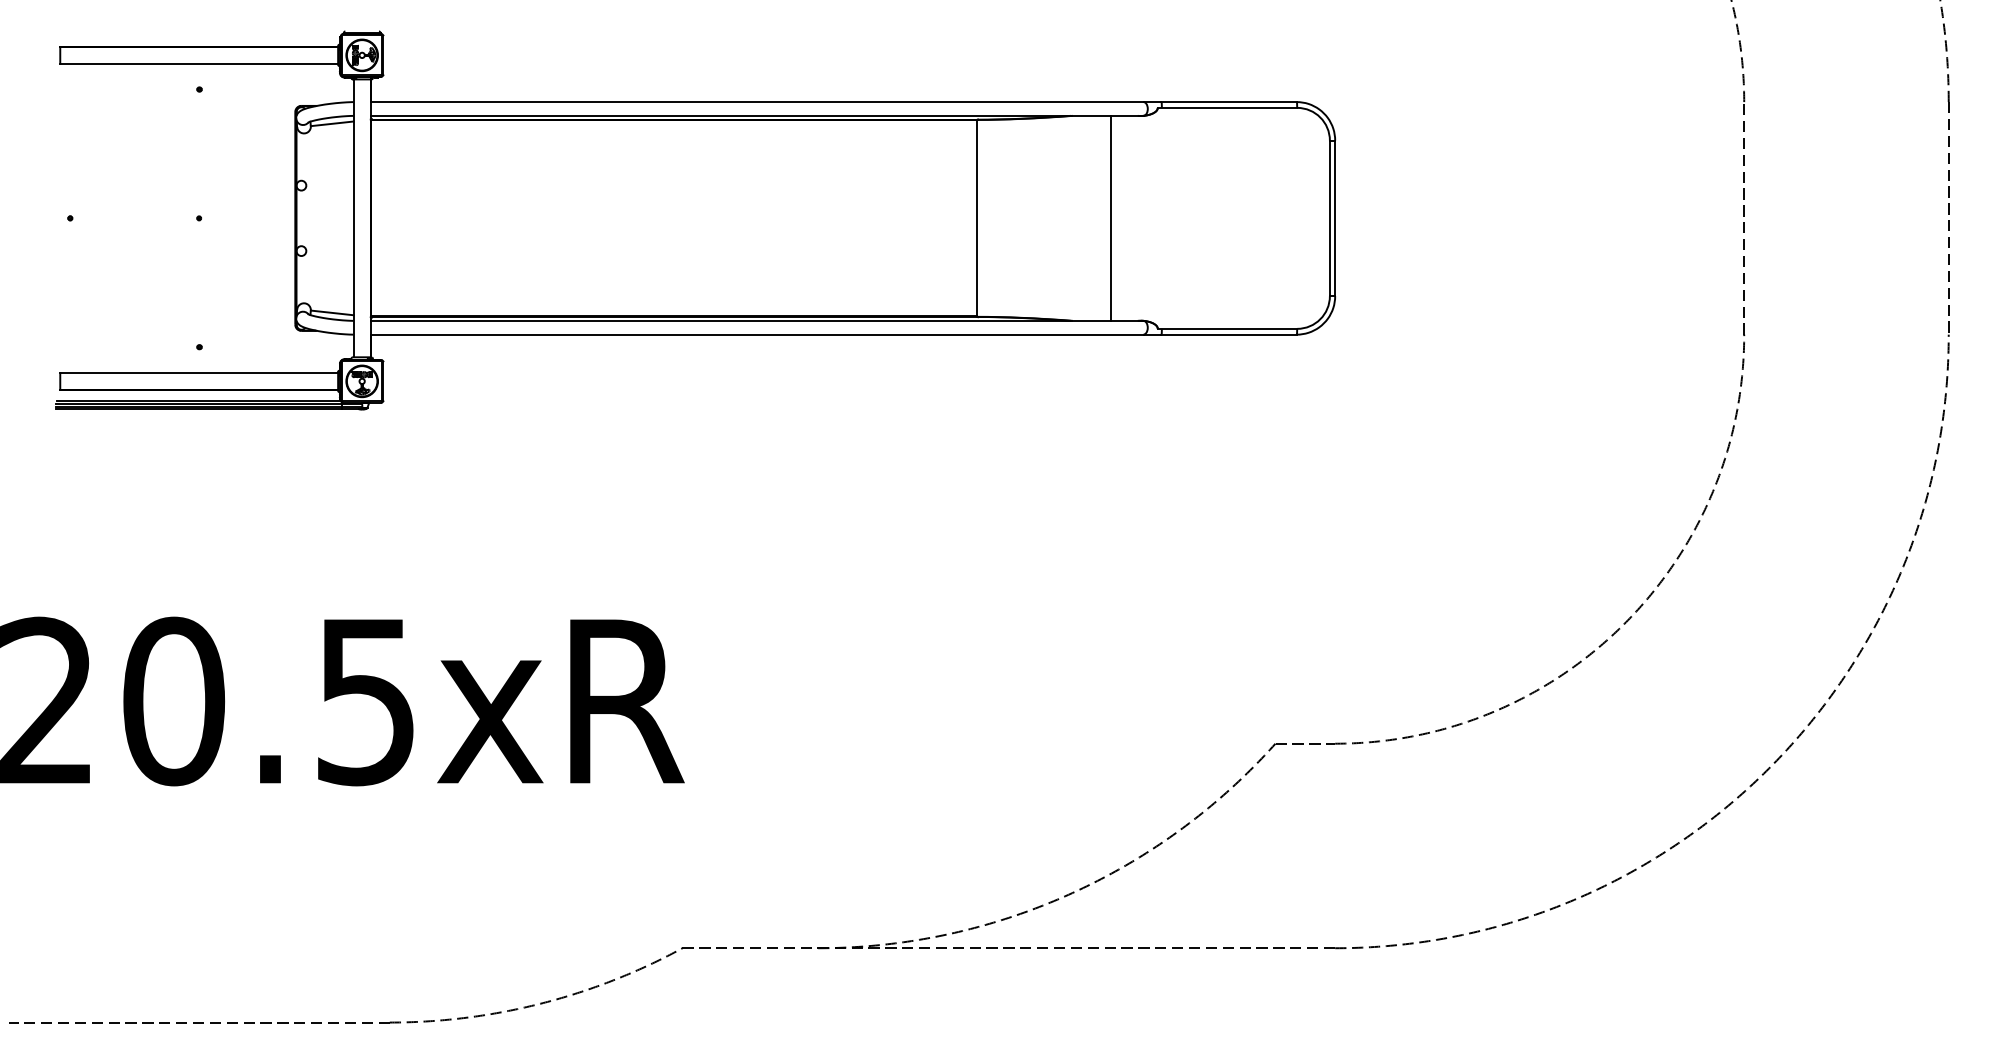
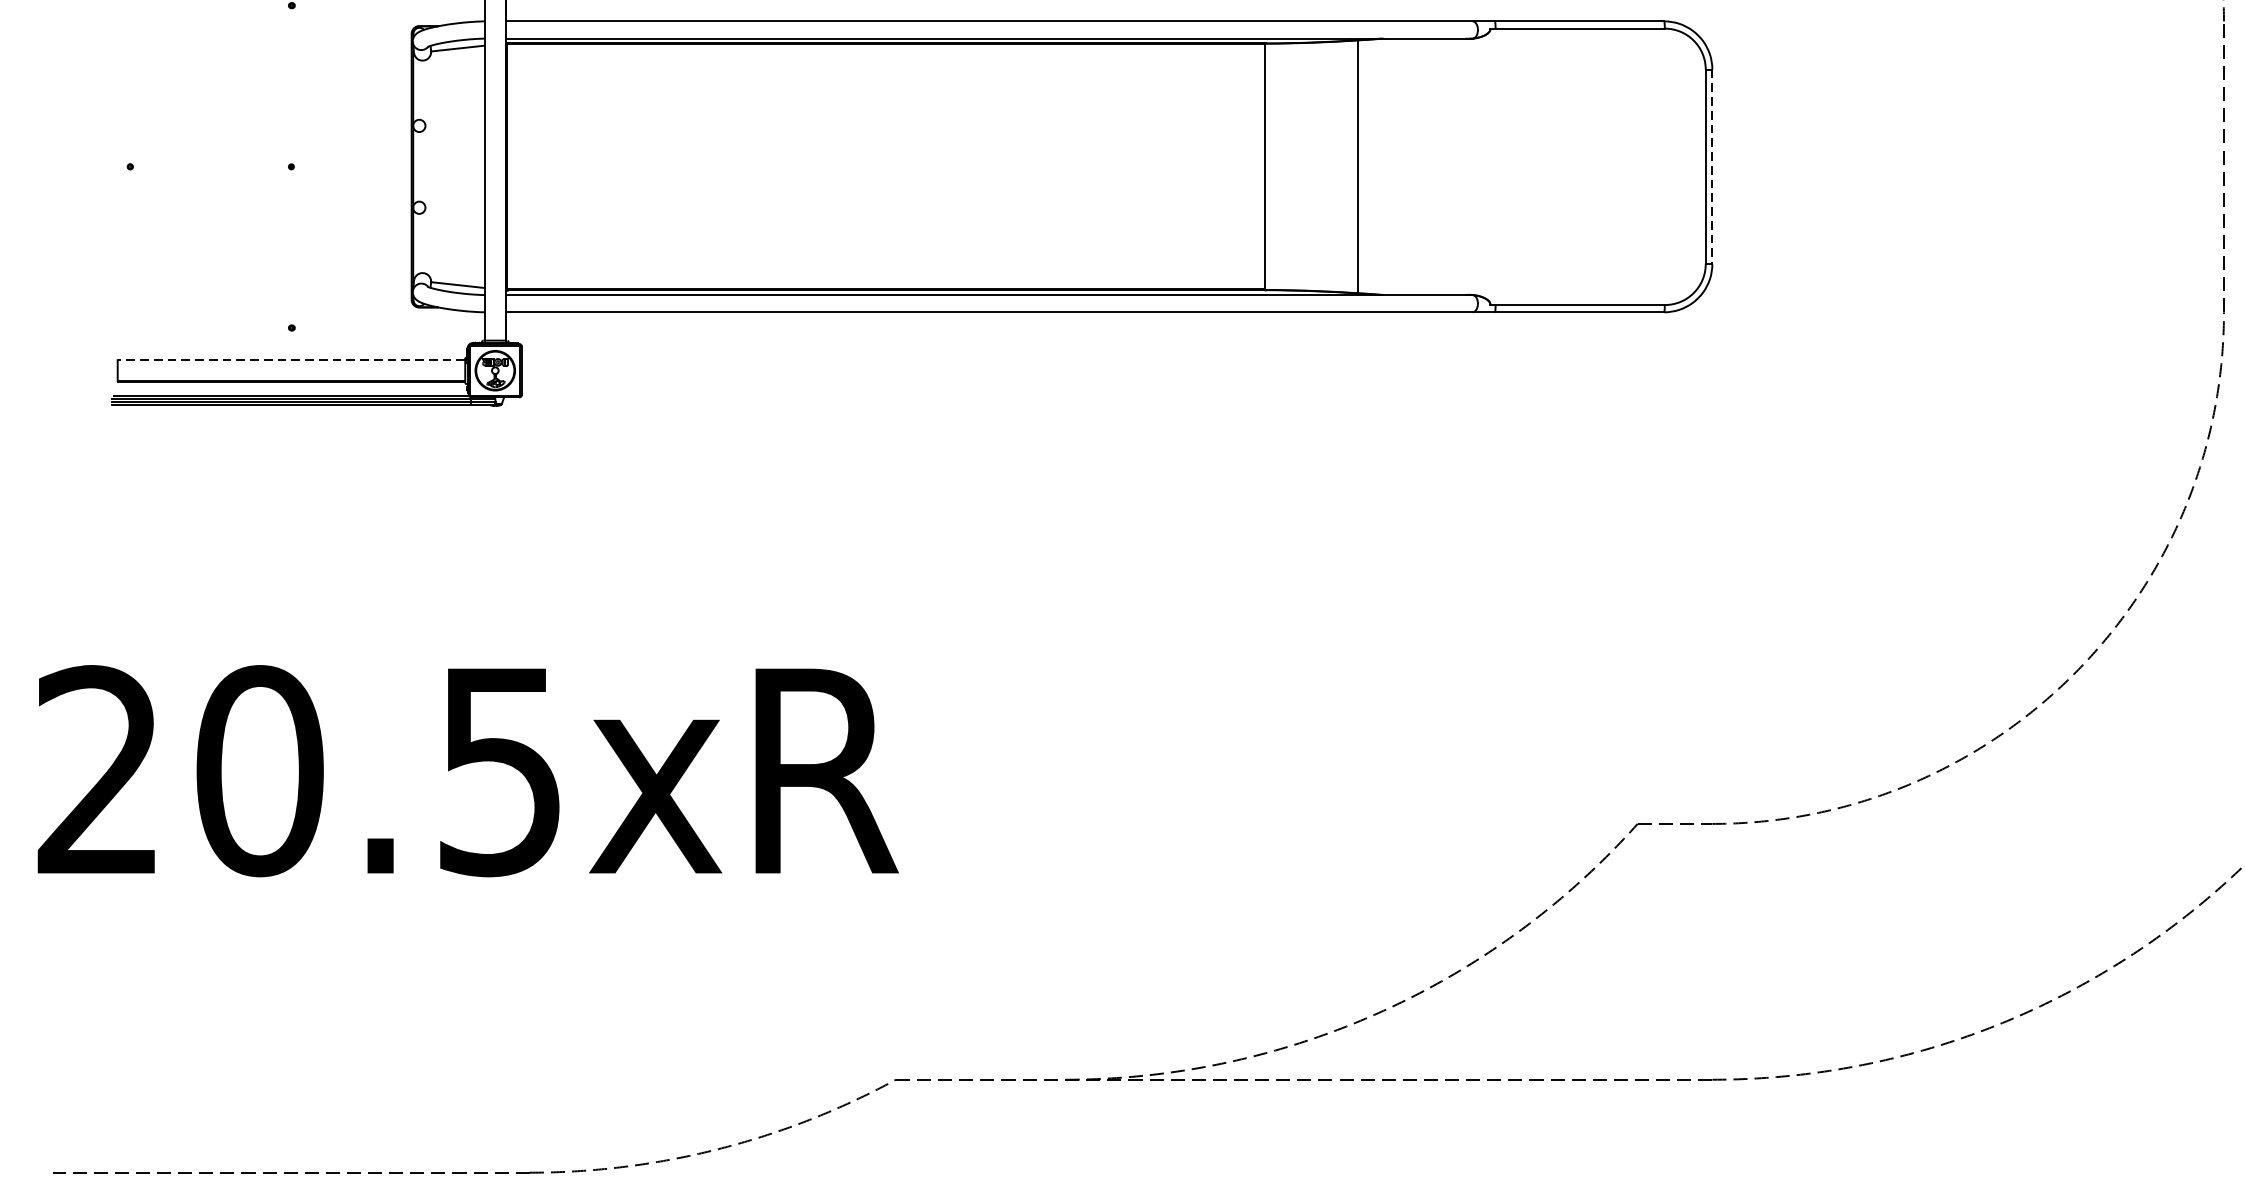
line: (1111, 217) -> (1358, 165), moved
line: (1335, 218) -> (1712, 166), solid -> dashed
line: (199, 372) -> (291, 359), solid -> dashed

